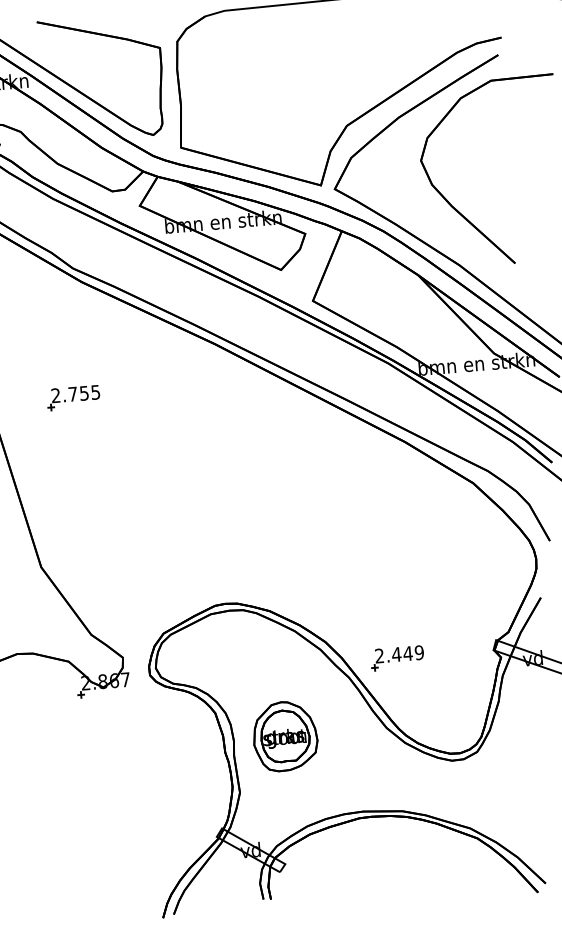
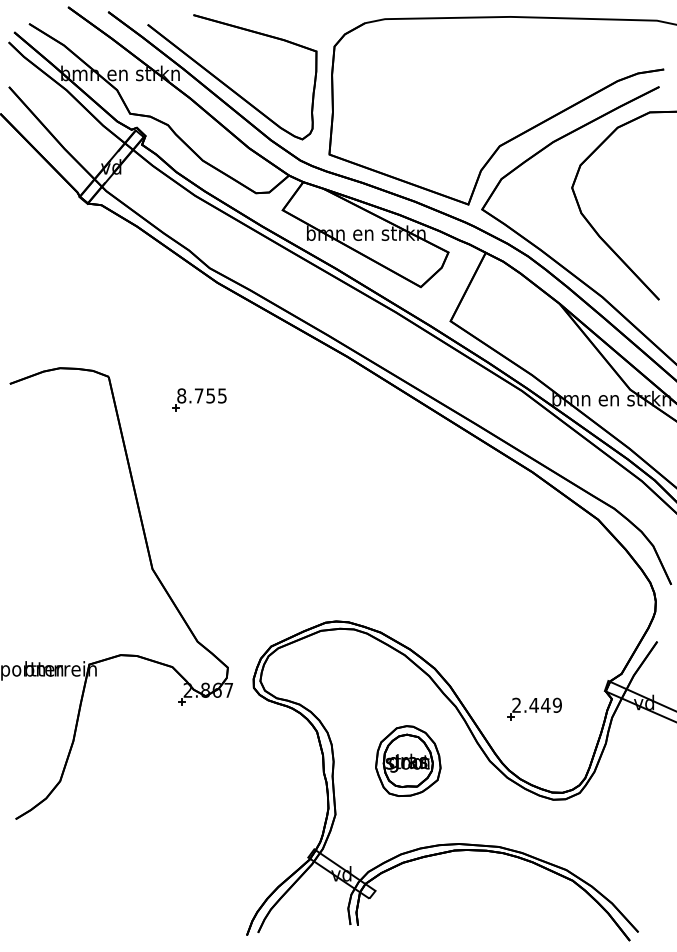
text: (55, 395) -> (181, 395), 2.755 -> 8.755
part: (397, 657) -> (534, 708), moved
part: (285, 735) -> (408, 760), moved

